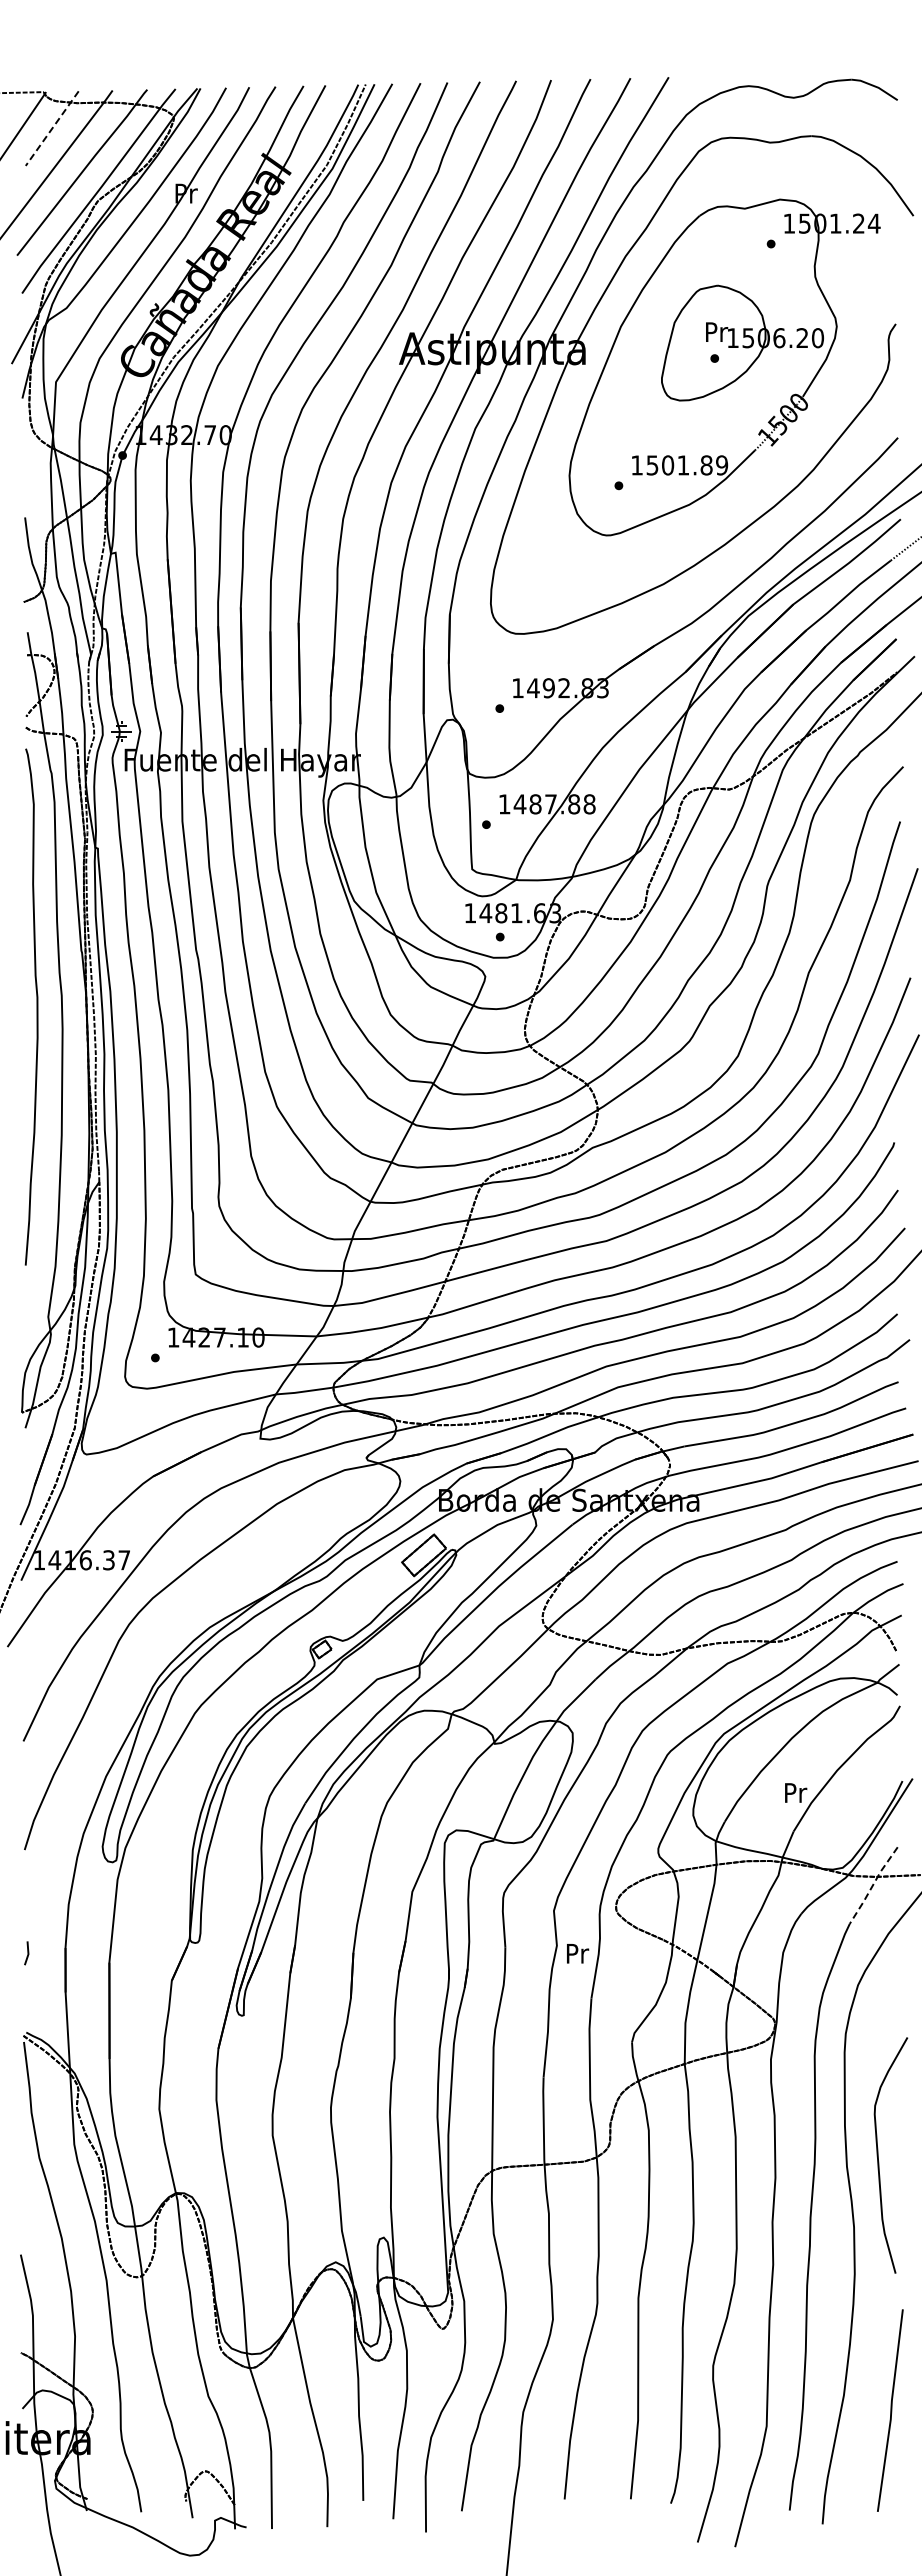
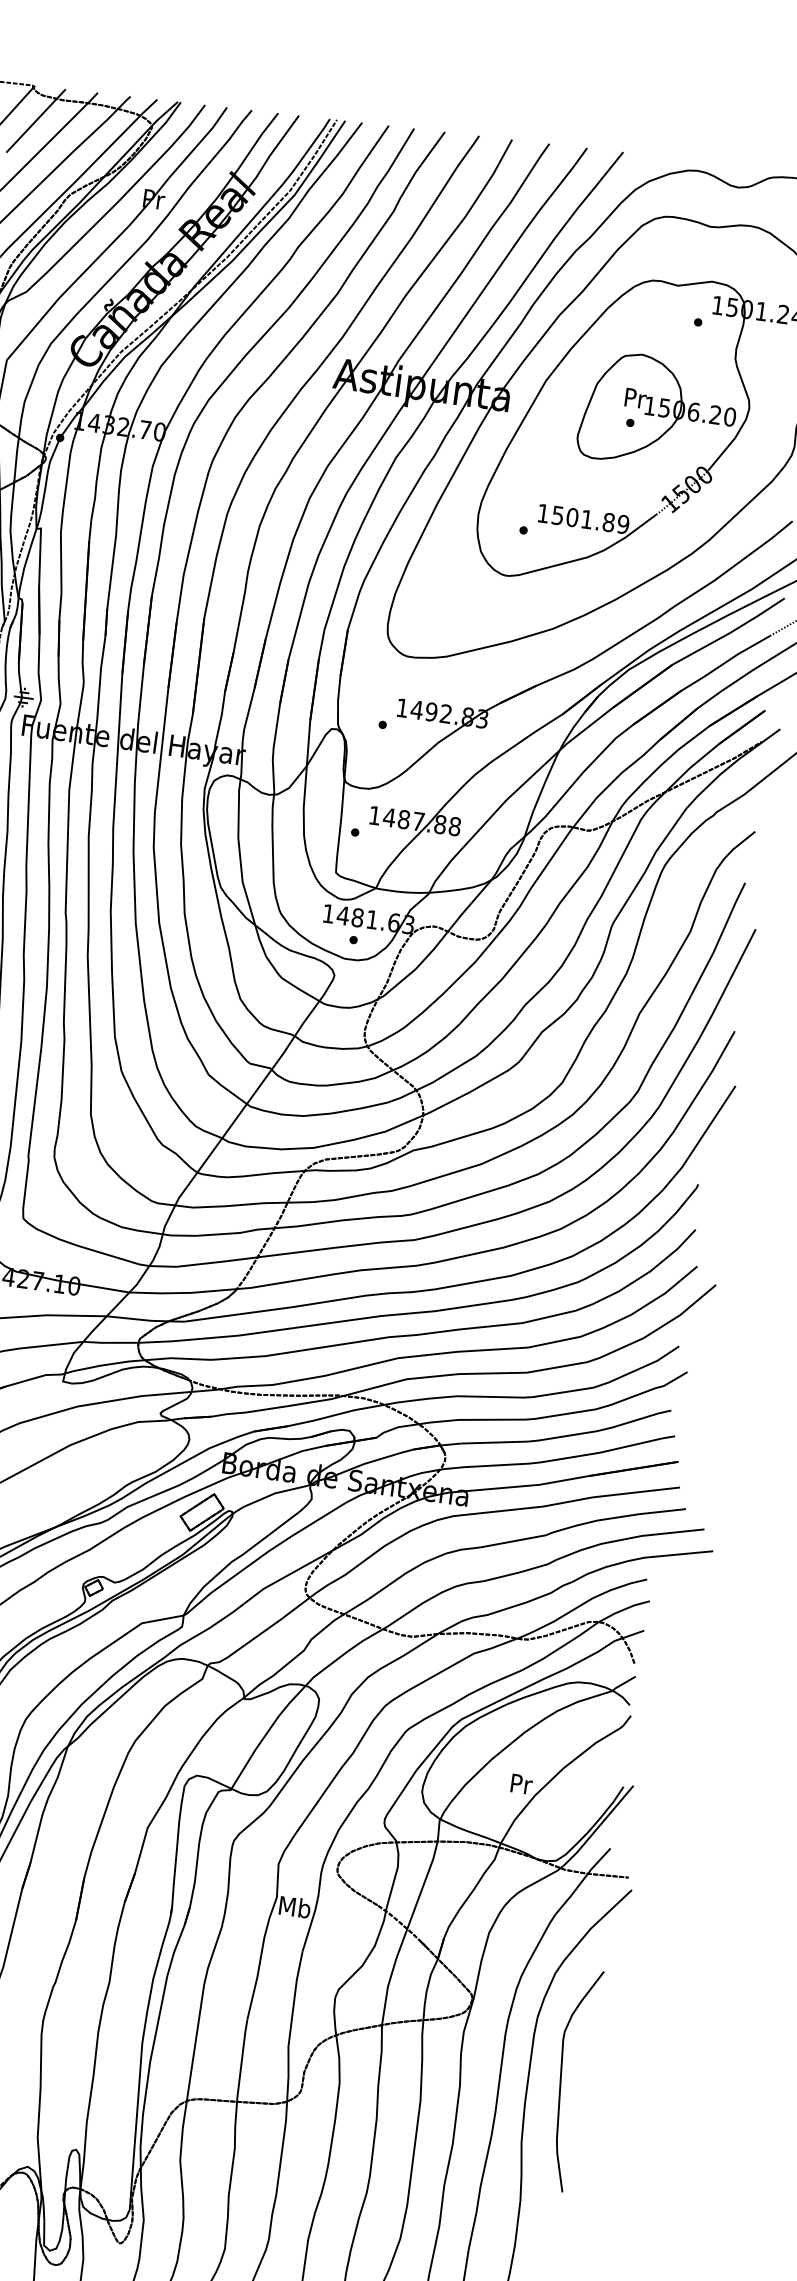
line: (52, 128) -> (36, 120), dashed -> solid
line: (872, 1885) -> (581, 1881), dashed -> solid
text: (577, 1953) -> (295, 1907), Pr -> Mb
curve: (878, 2155) -> (561, 2078), moved

